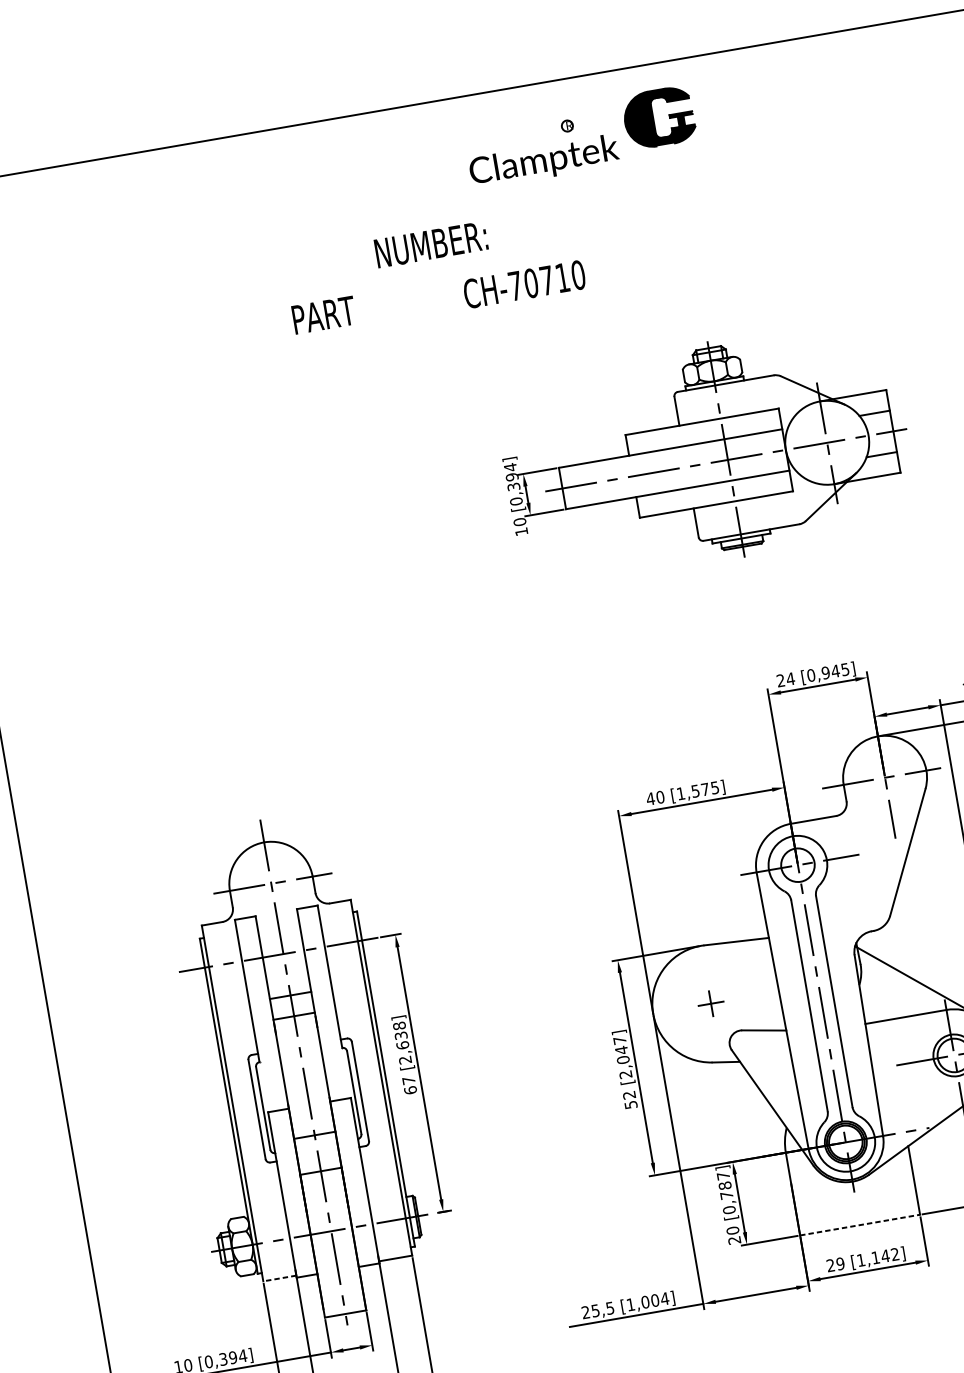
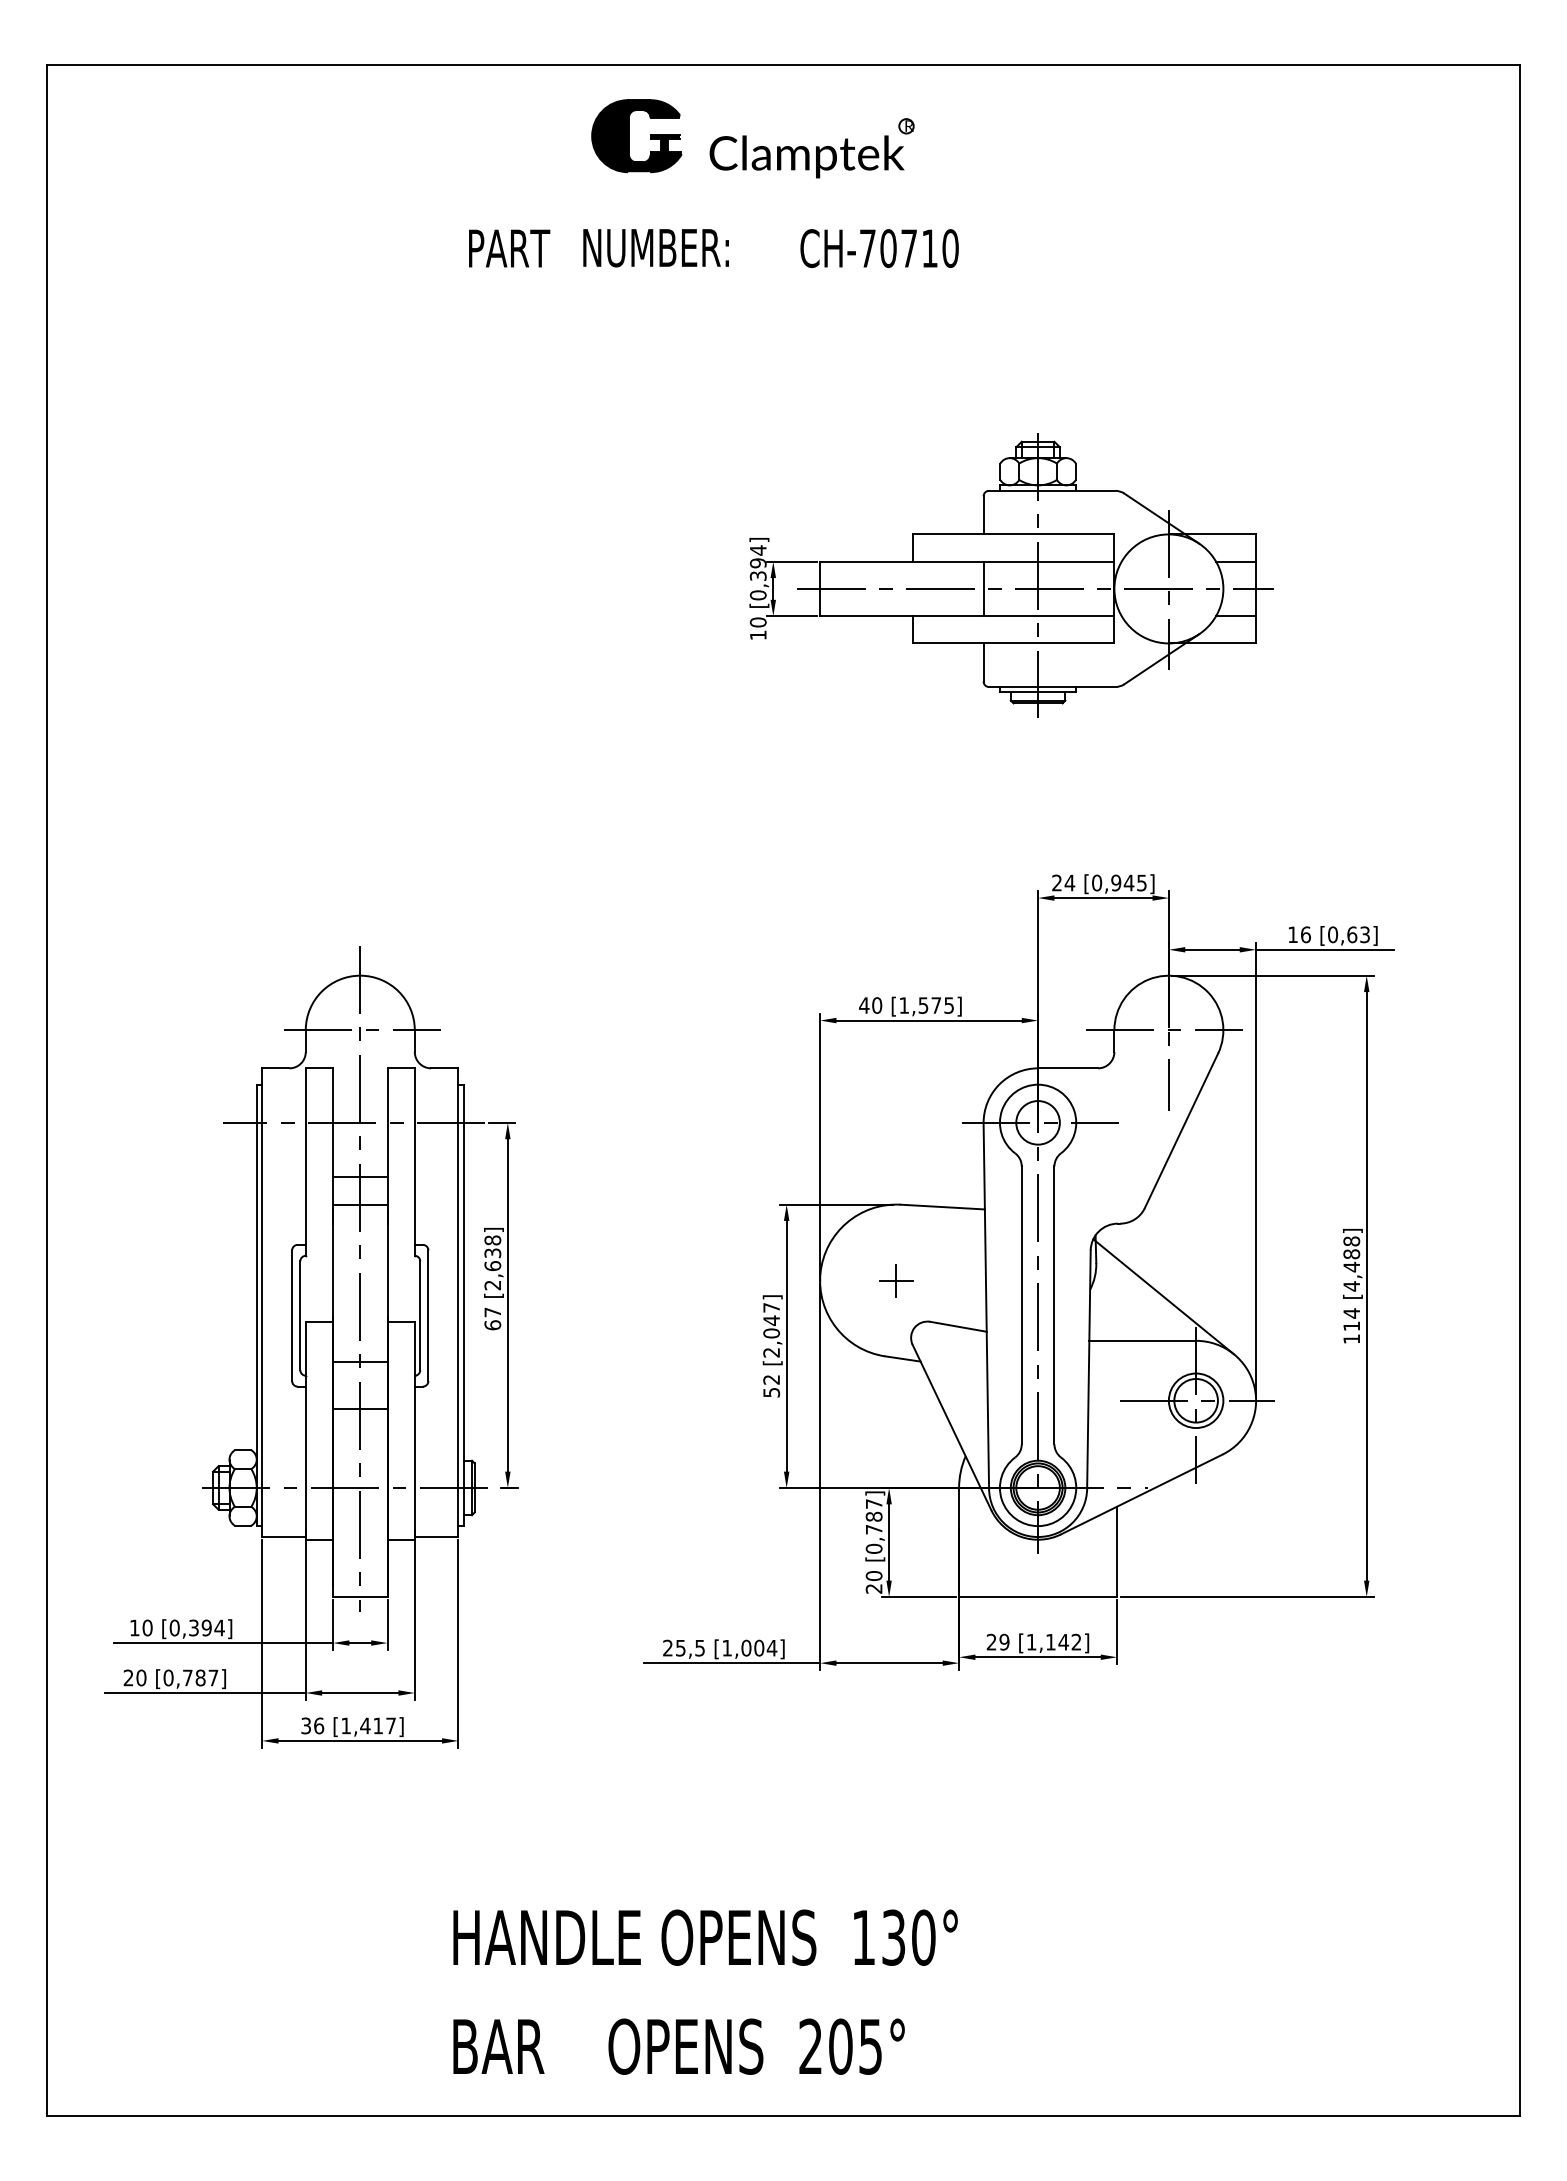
part: (653, 119) -> (629, 136), moved
text: (543, 161) -> (806, 156), moved
text: (430, 245) -> (655, 248), moved
text: (524, 284) -> (879, 248), moved
text: (324, 315) -> (509, 248), moved
line: (686, 466) -> (983, 588), added
line: (860, 1224) -> (1038, 1596), dashed -> solid
line: (280, 1278) -> (284, 1537), dashed -> solid

